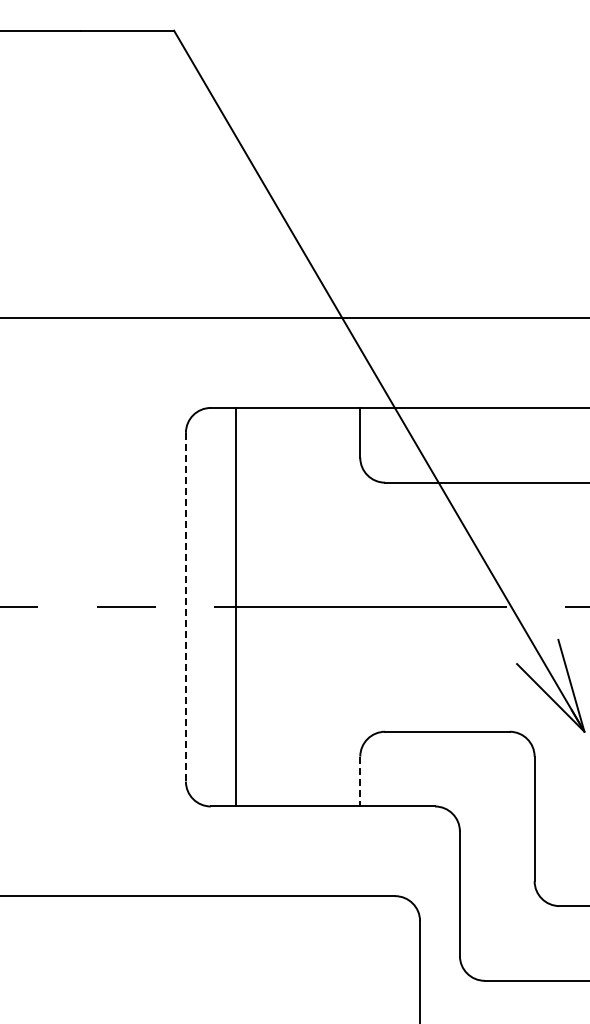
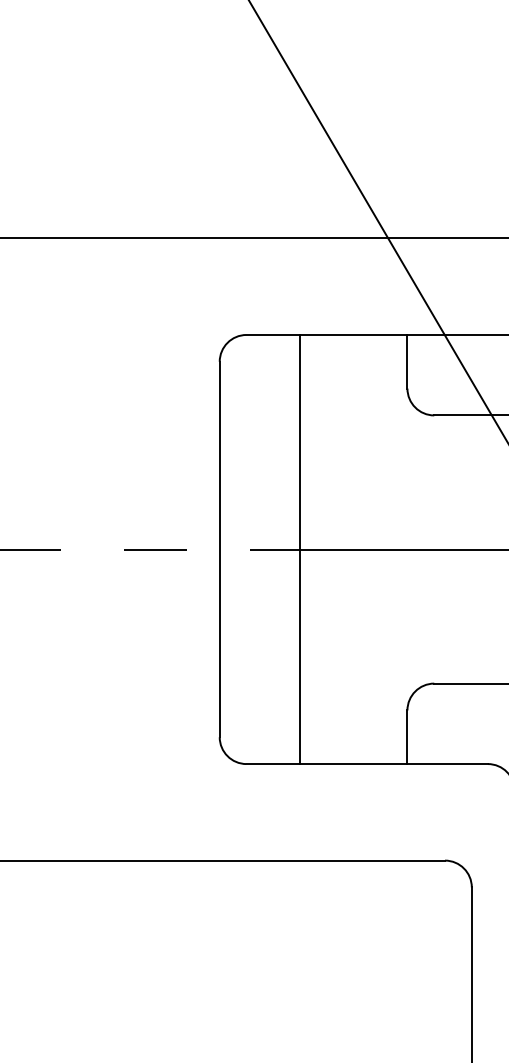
line: (235, 606) -> (300, 548), moved
line: (185, 607) -> (219, 549), dashed -> solid
line: (360, 781) -> (407, 737), dashed -> solid

